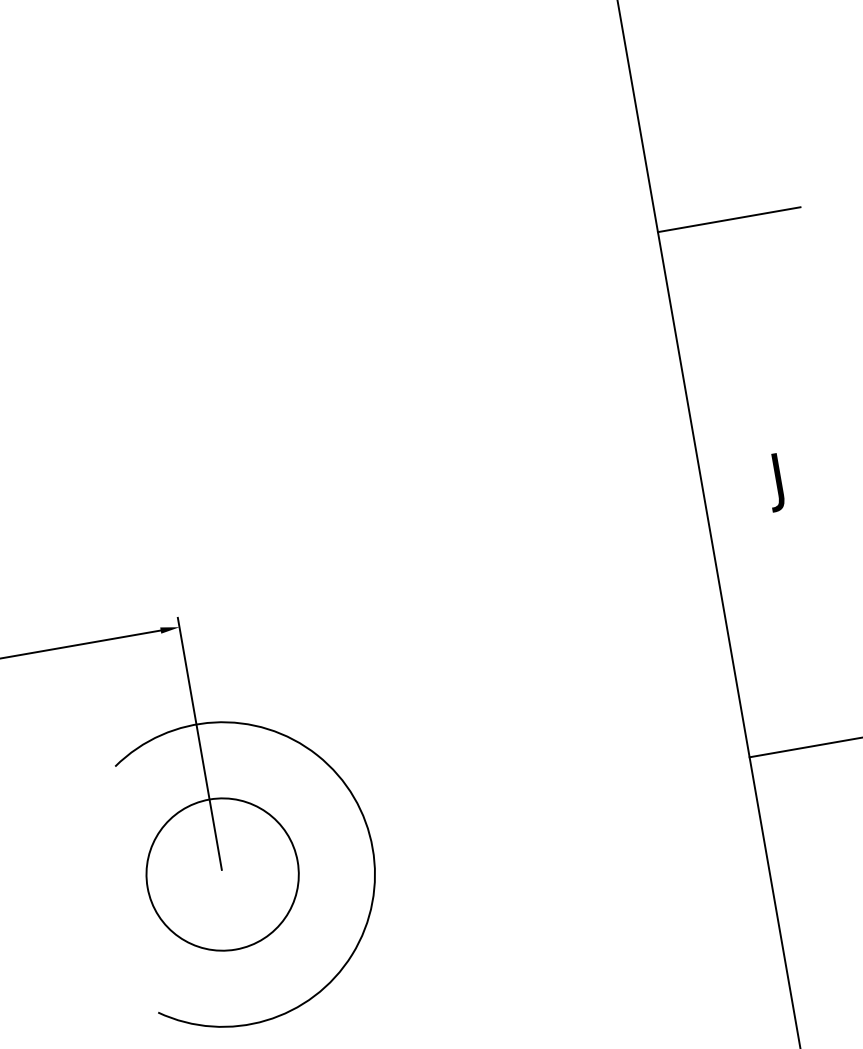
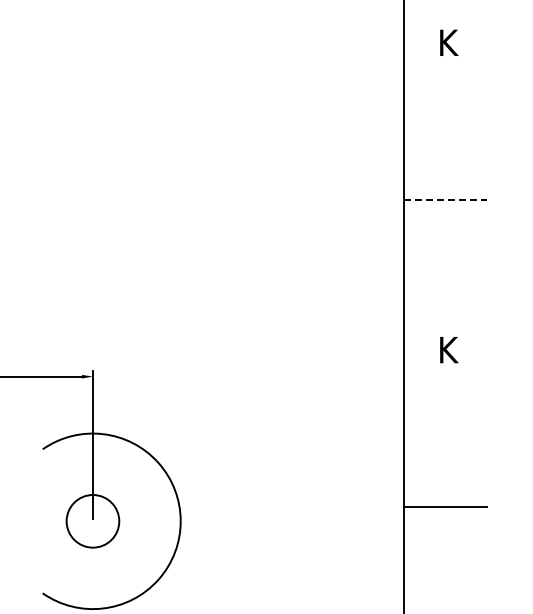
line: (729, 219) -> (445, 199), solid -> dashed
text: (782, 481) -> (449, 353), J -> K
circle: (221, 874) -> (92, 521), size x0.6

